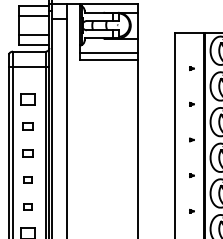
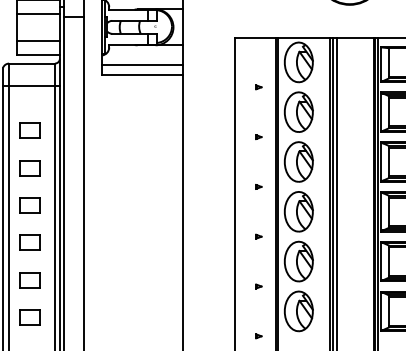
part: (27, 126) -> (29, 168), size x1.43
part: (27, 153) -> (29, 205), size x1.43
part: (27, 179) -> (29, 242), size x1.67
part: (27, 207) -> (29, 280), size x1.67

